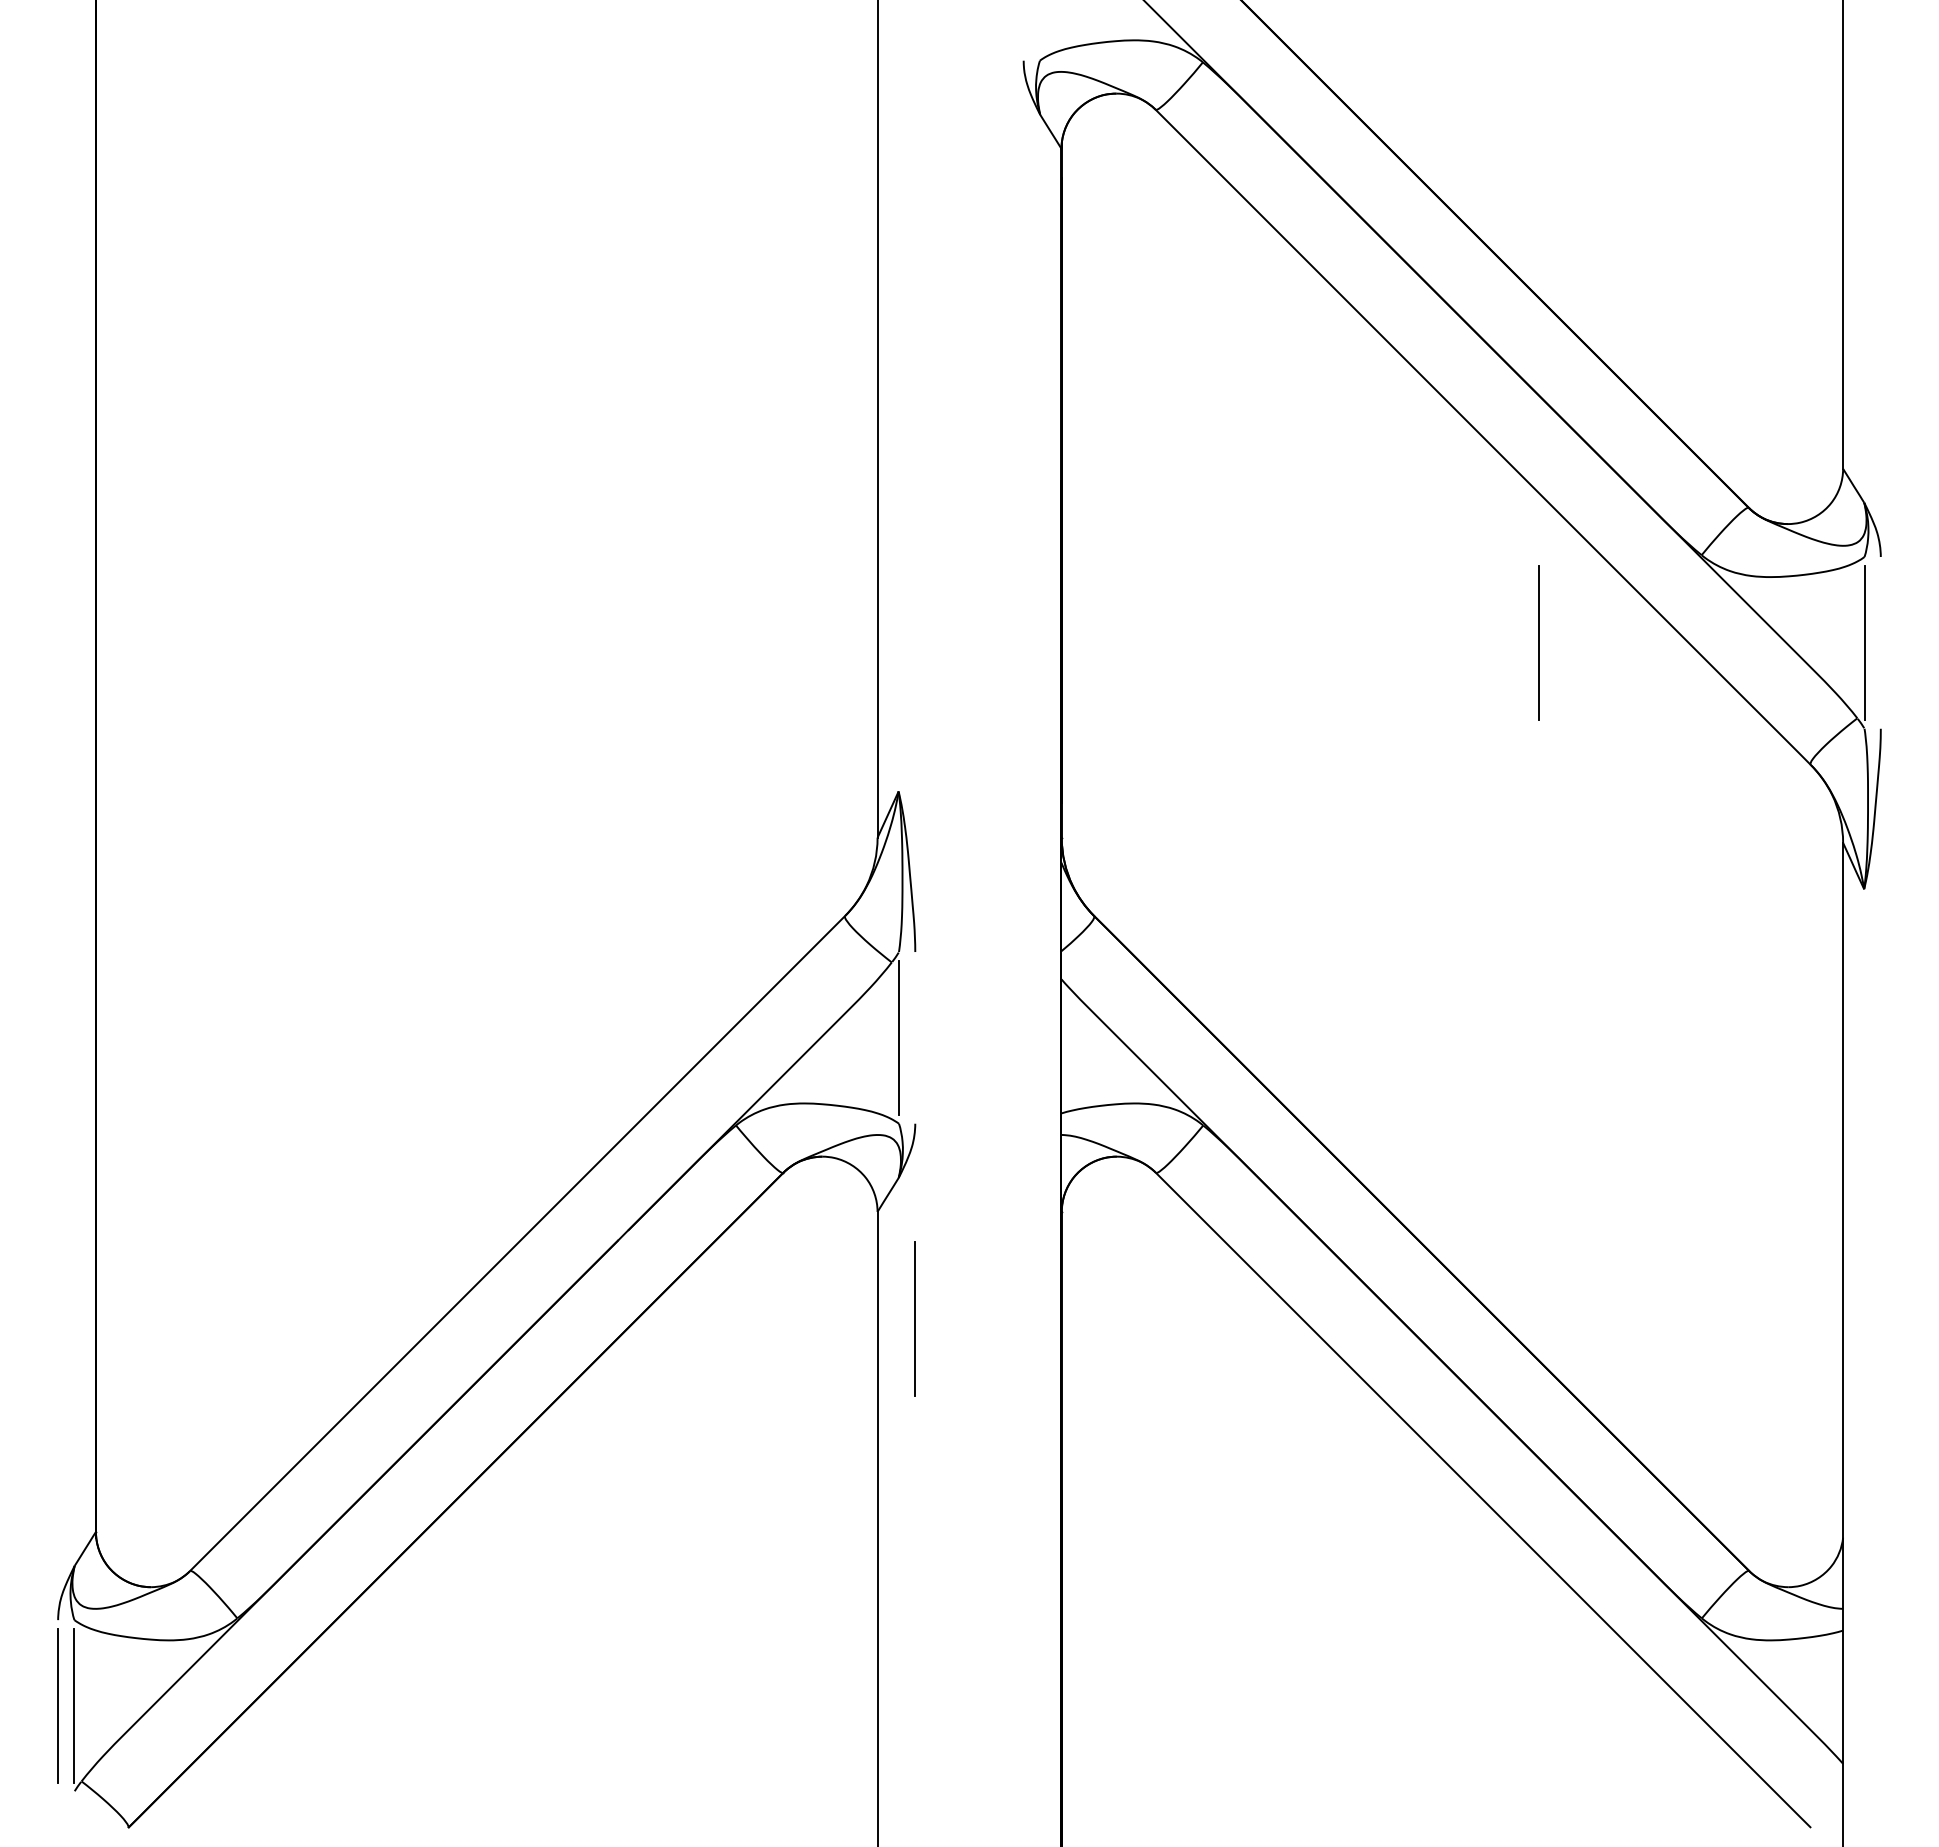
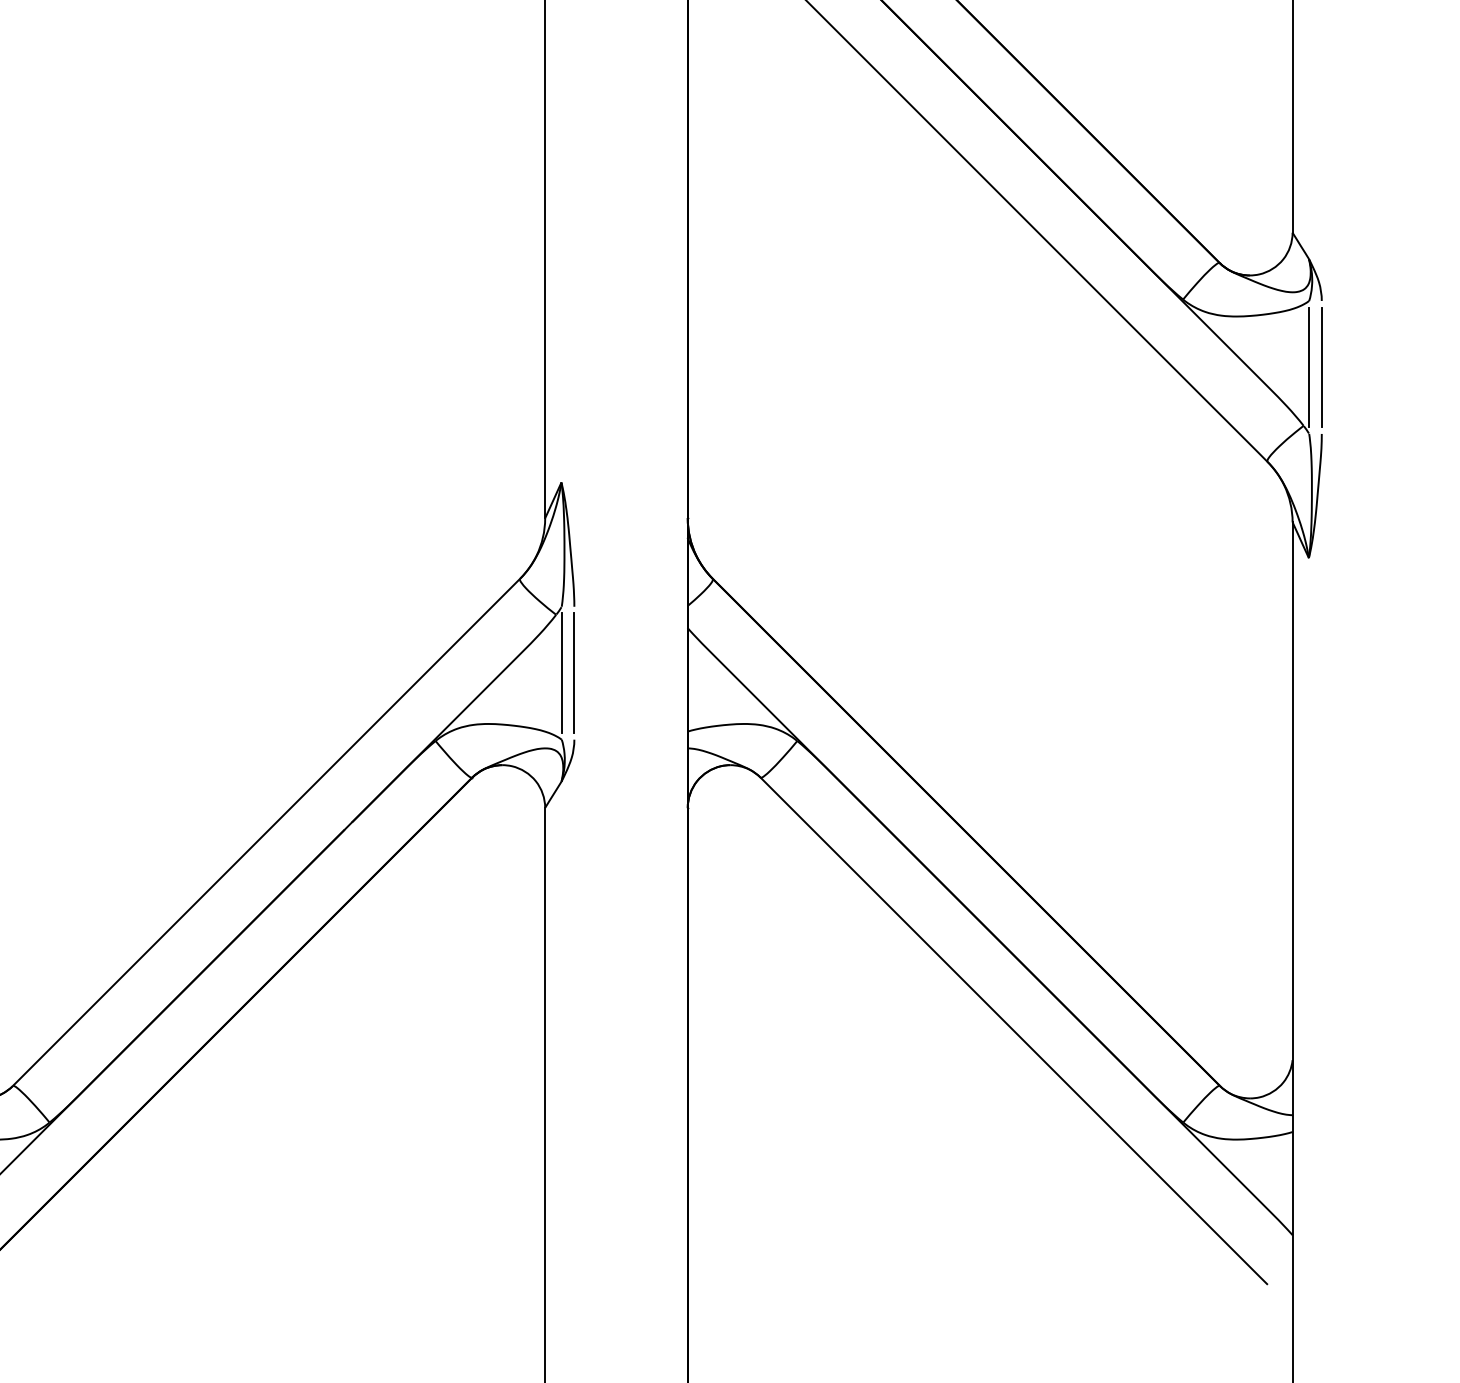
line: (1538, 642) -> (1321, 367), moved
line: (914, 1318) -> (573, 672), moved

